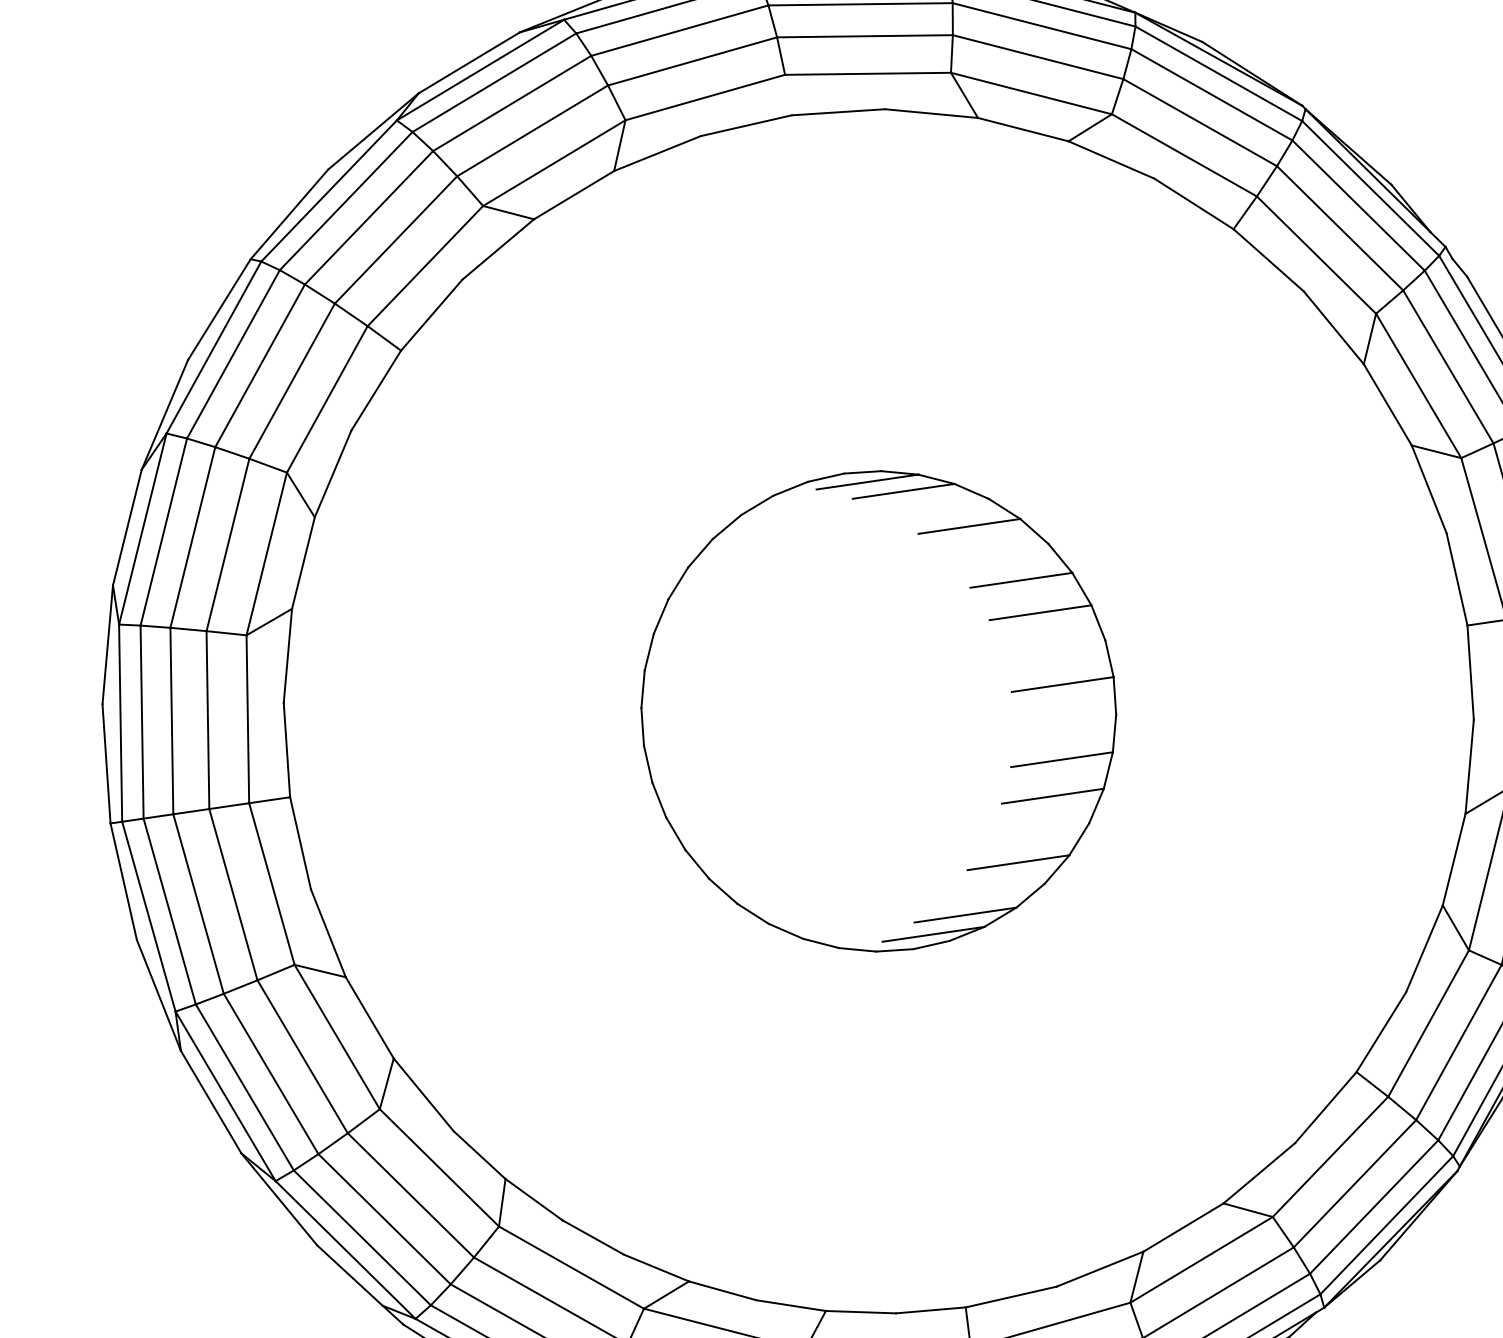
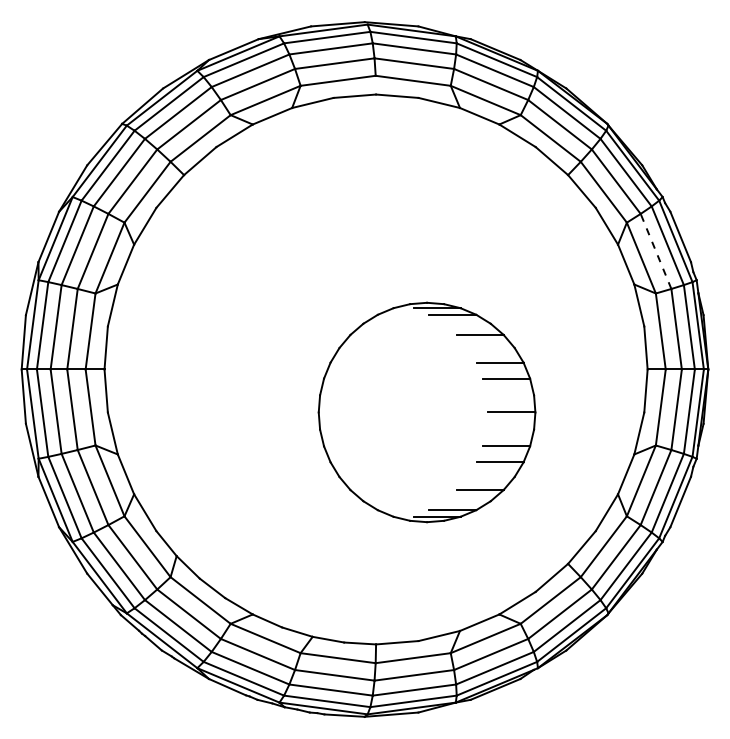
line: (1449, 366) -> (656, 251), solid -> dashed
part: (877, 711) -> (426, 412), moved

